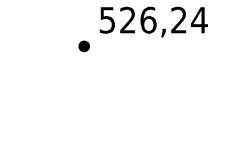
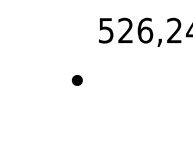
part: (83, 46) -> (76, 80), moved

